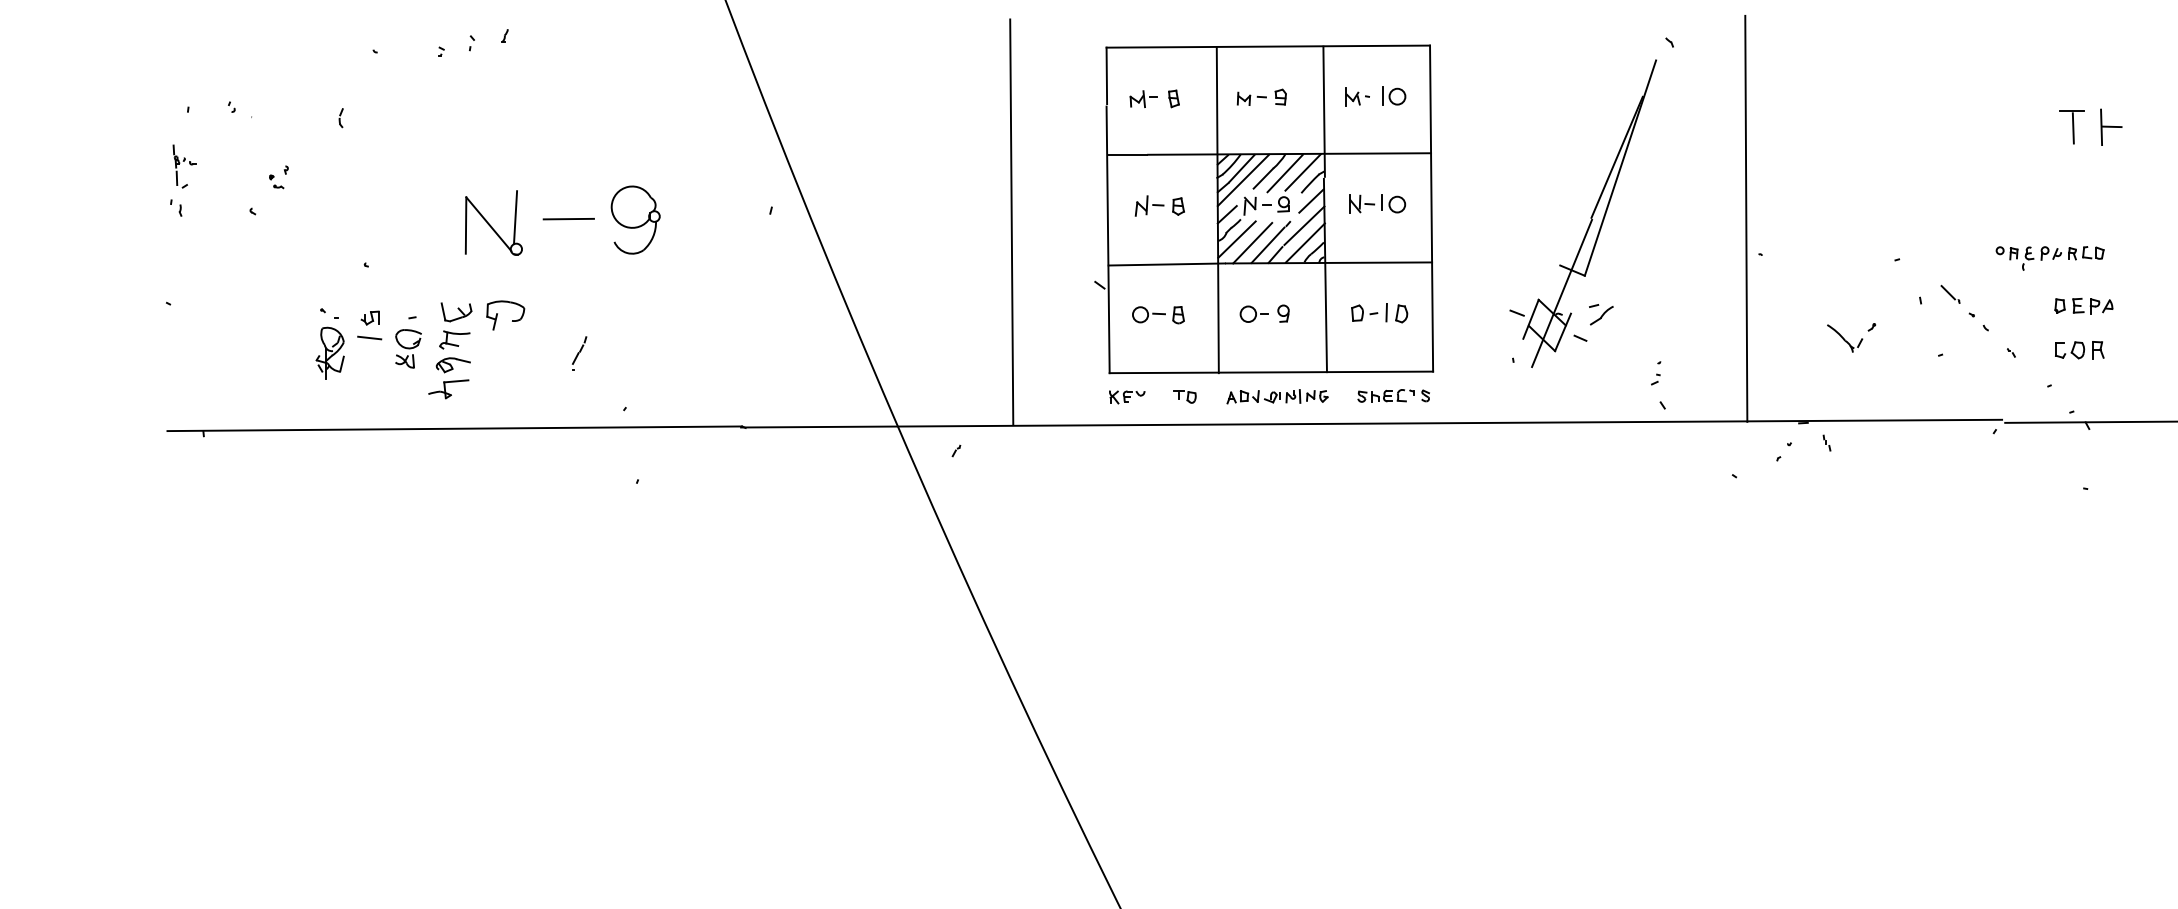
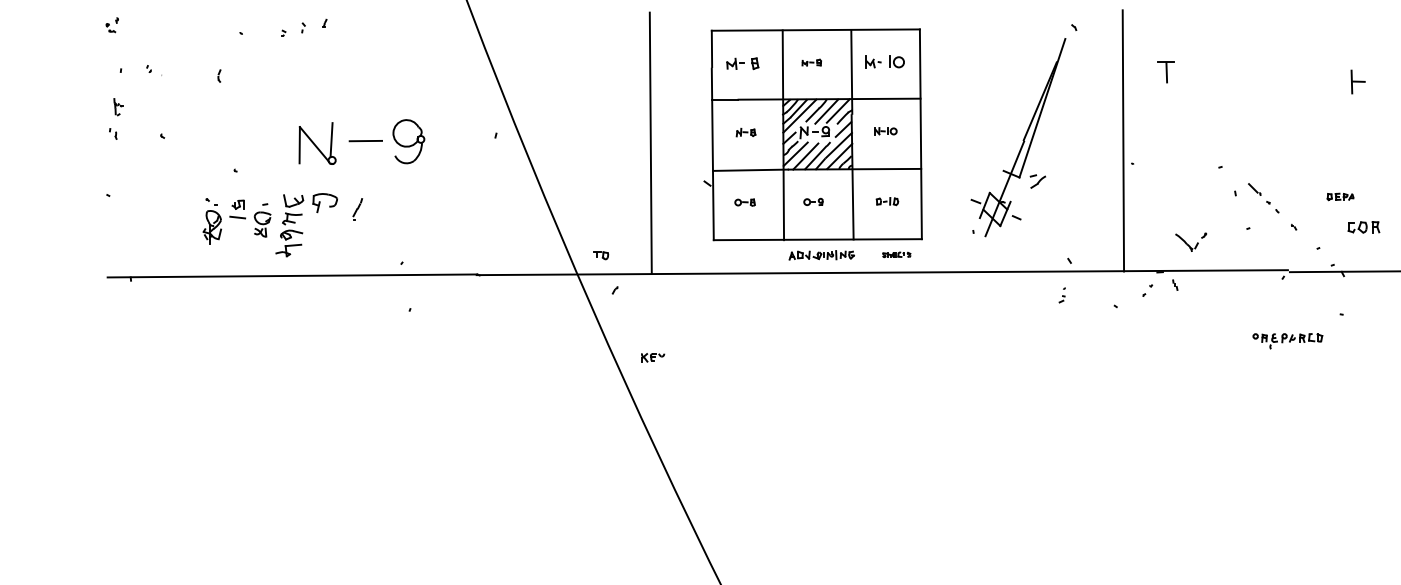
part: (1261, 96) -> (811, 62), size x0.6
part: (2071, 128) -> (1165, 72), moved
part: (184, 165) -> (118, 106), size x0.6
part: (277, 177) -> (111, 25), moved
part: (1376, 202) -> (885, 130), size x0.6
part: (1158, 205) -> (745, 132), size x0.6
part: (2049, 258) -> (1287, 341), moved
part: (2083, 305) -> (1340, 196), size x0.7
part: (1264, 313) -> (813, 201), size x0.6
part: (1379, 313) -> (887, 201), size x0.6
part: (1157, 314) -> (744, 202), size x0.6
part: (1600, 314) -> (1037, 181), moved
part: (1850, 336) -> (1190, 241), moved
part: (2079, 350) -> (1363, 227), moved
part: (579, 353) -> (357, 209), moved
part: (1654, 373) -> (1061, 295), moved
part: (1393, 395) -> (896, 254), size x0.6
part: (1127, 396) -> (653, 357), moved
part: (1185, 396) -> (601, 255), moved

